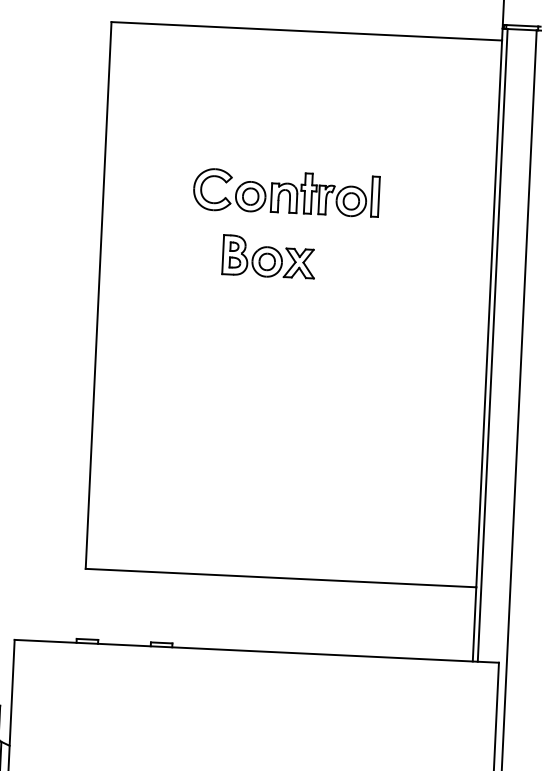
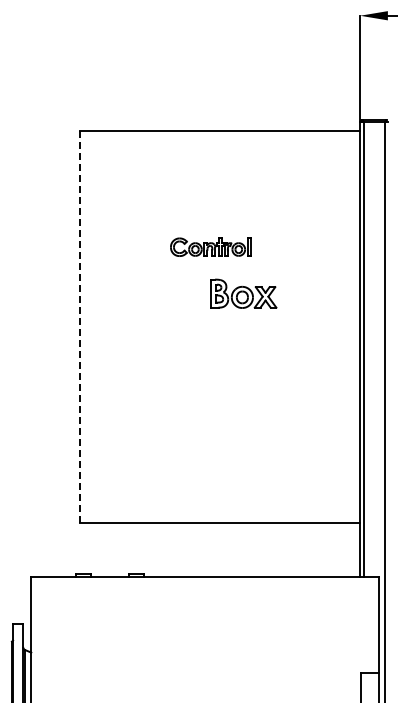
part: (286, 191) -> (210, 246), size x0.6
part: (268, 256) -> (243, 293), moved
line: (98, 295) -> (79, 327), solid -> dashed

